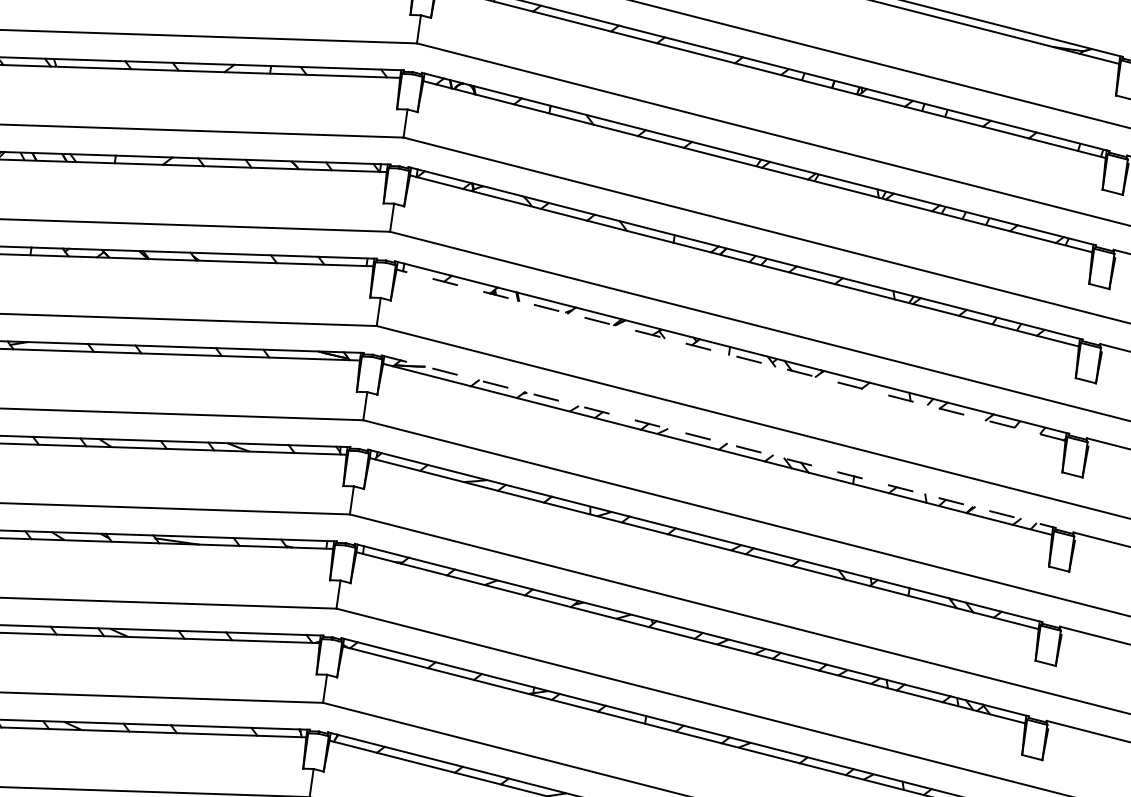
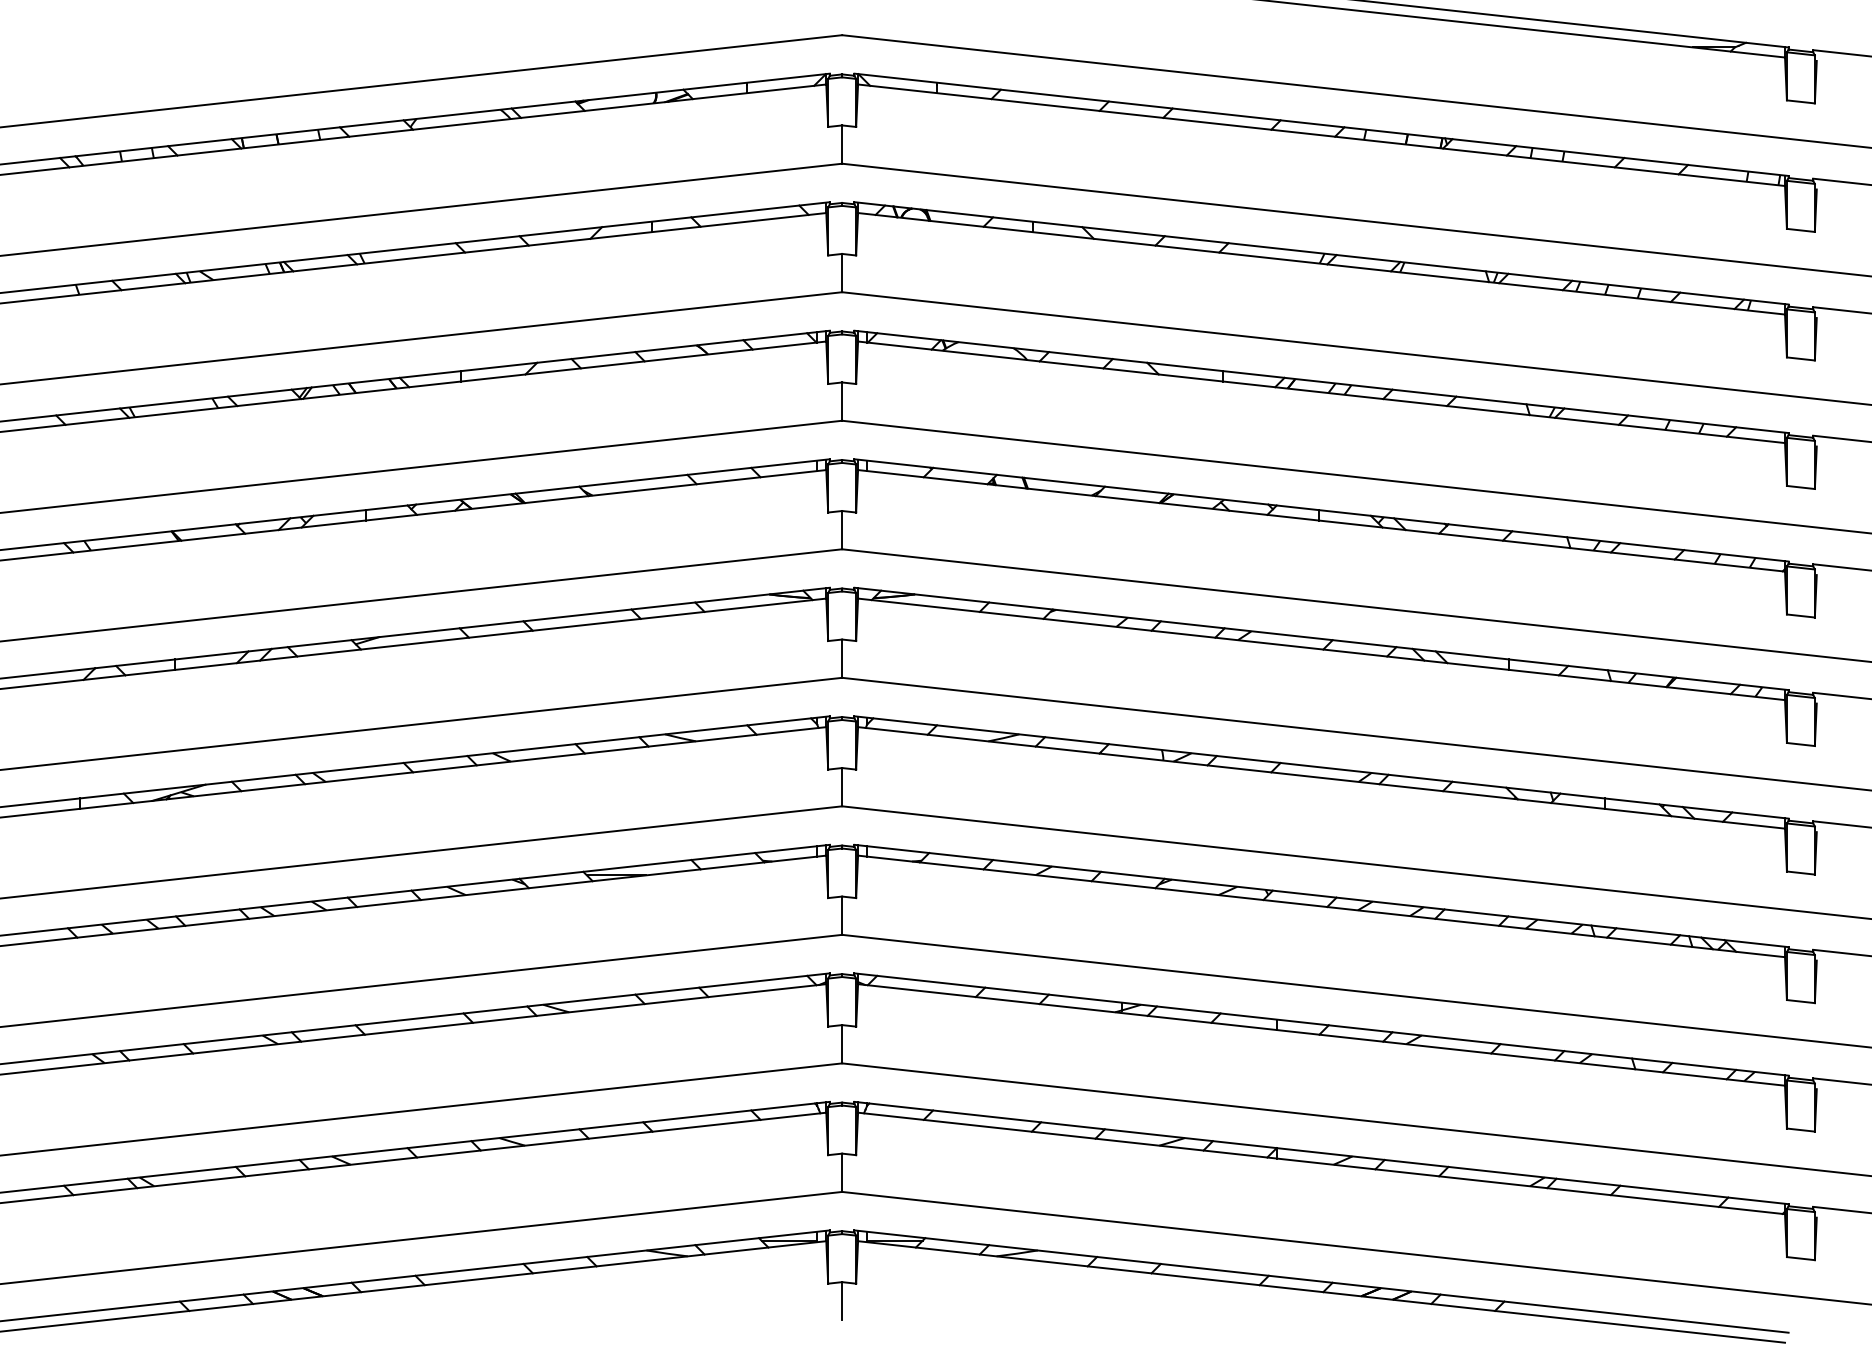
line: (731, 354) -> (1321, 520), dashed -> solid
line: (718, 441) -> (1321, 638), dashed -> solid

